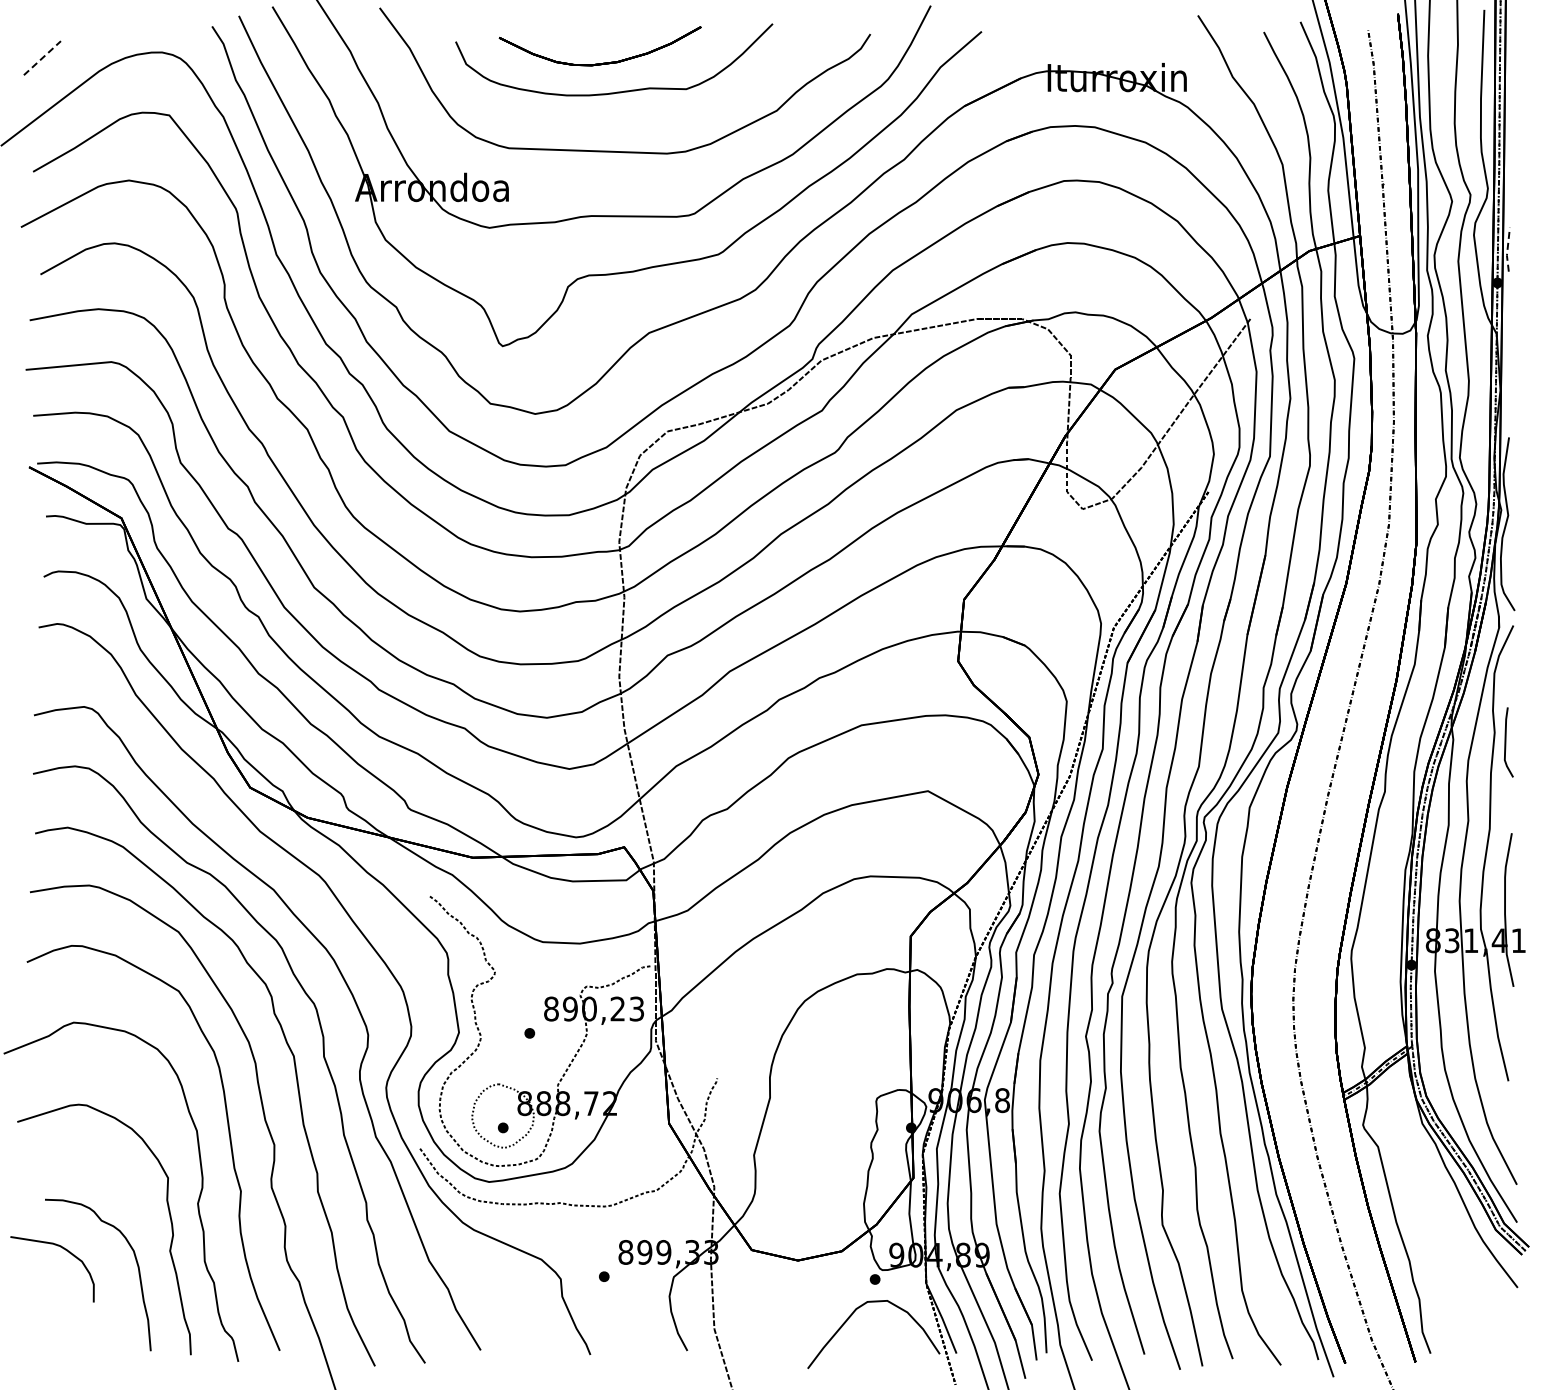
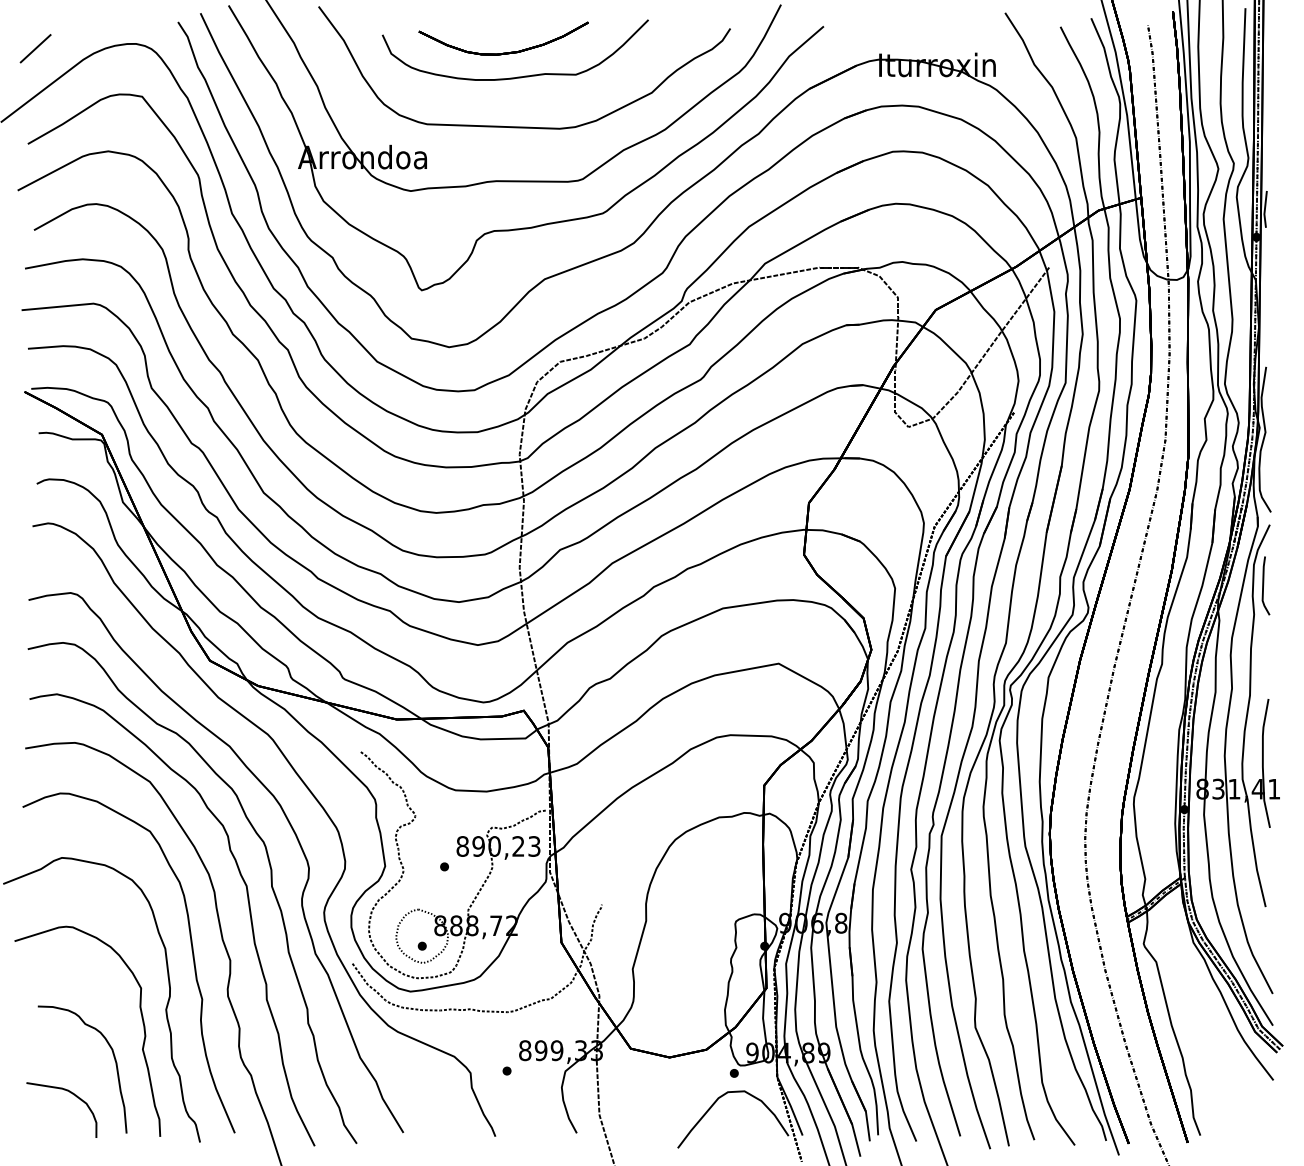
line: (42, 57) -> (35, 48), dashed -> solid
line: (1507, 250) -> (1264, 210), dashed -> solid
line: (1506, 742) -> (1264, 585), moved
curve: (66, 1251) -> (73, 1095), moved

